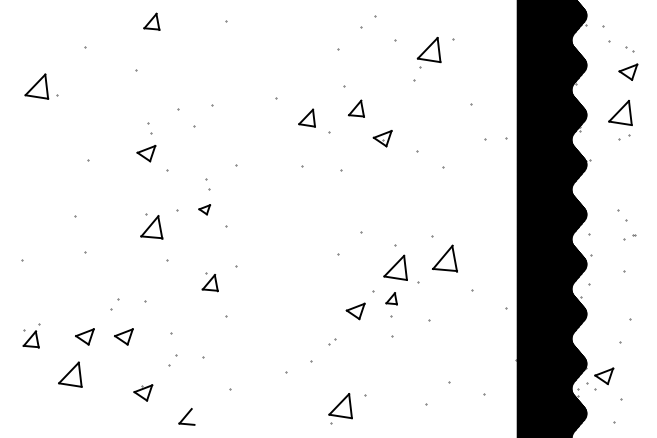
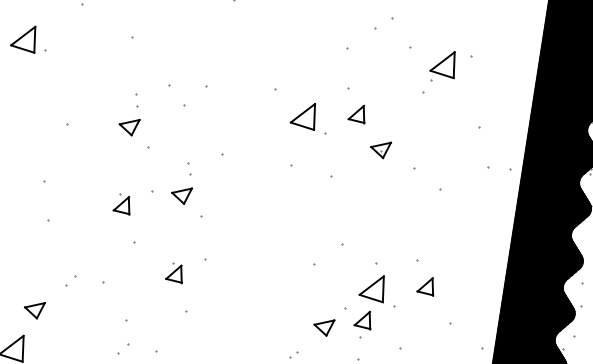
part: (306, 118) -> (303, 115), size x1.43
part: (204, 209) -> (181, 194), size x1.67
part: (151, 225) -> (122, 203), size x0.71
part: (444, 258) -> (425, 285), size x0.62
part: (391, 298) -> (363, 319), size x1.43
part: (123, 336) -> (74, 315), removed

